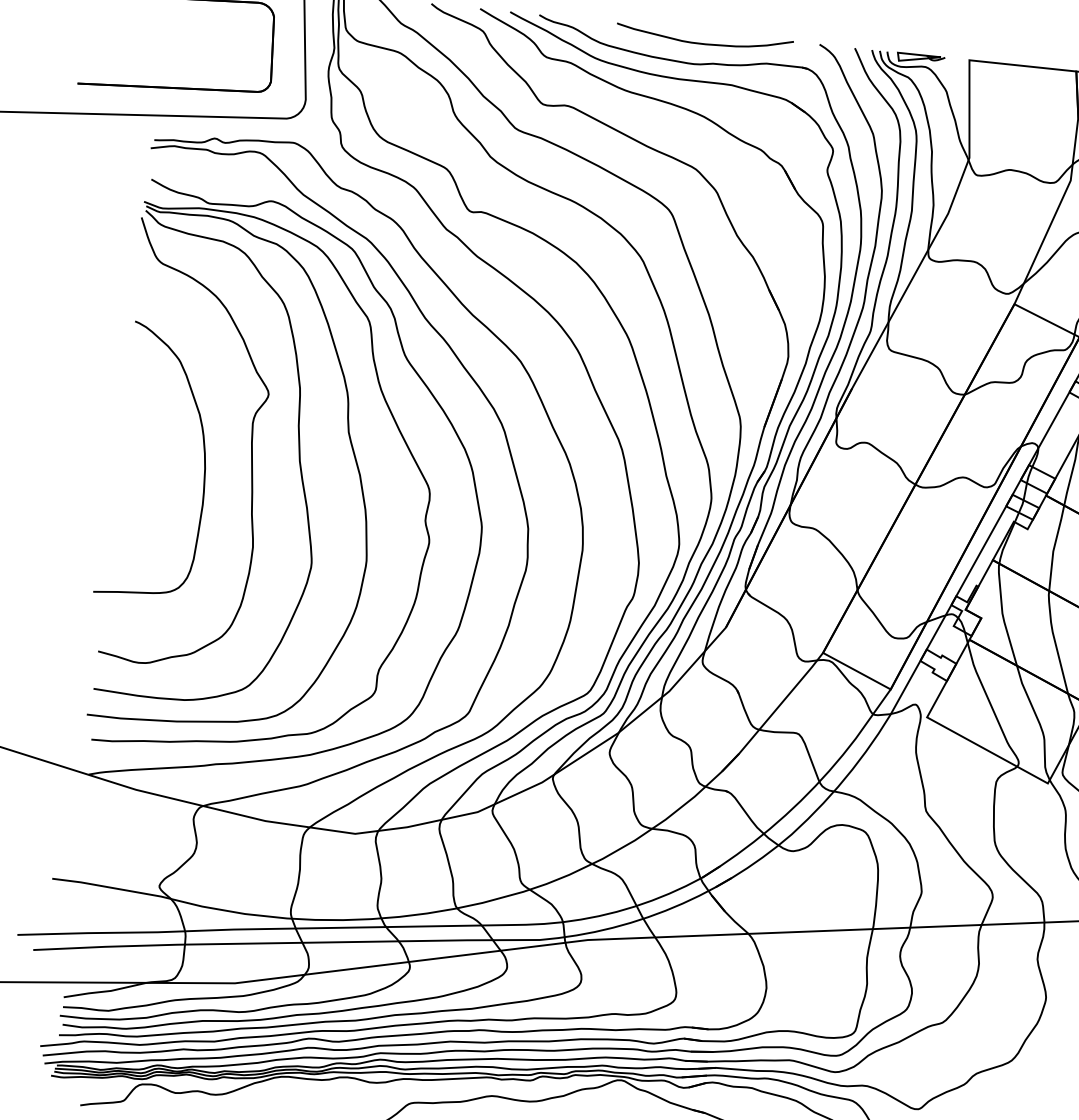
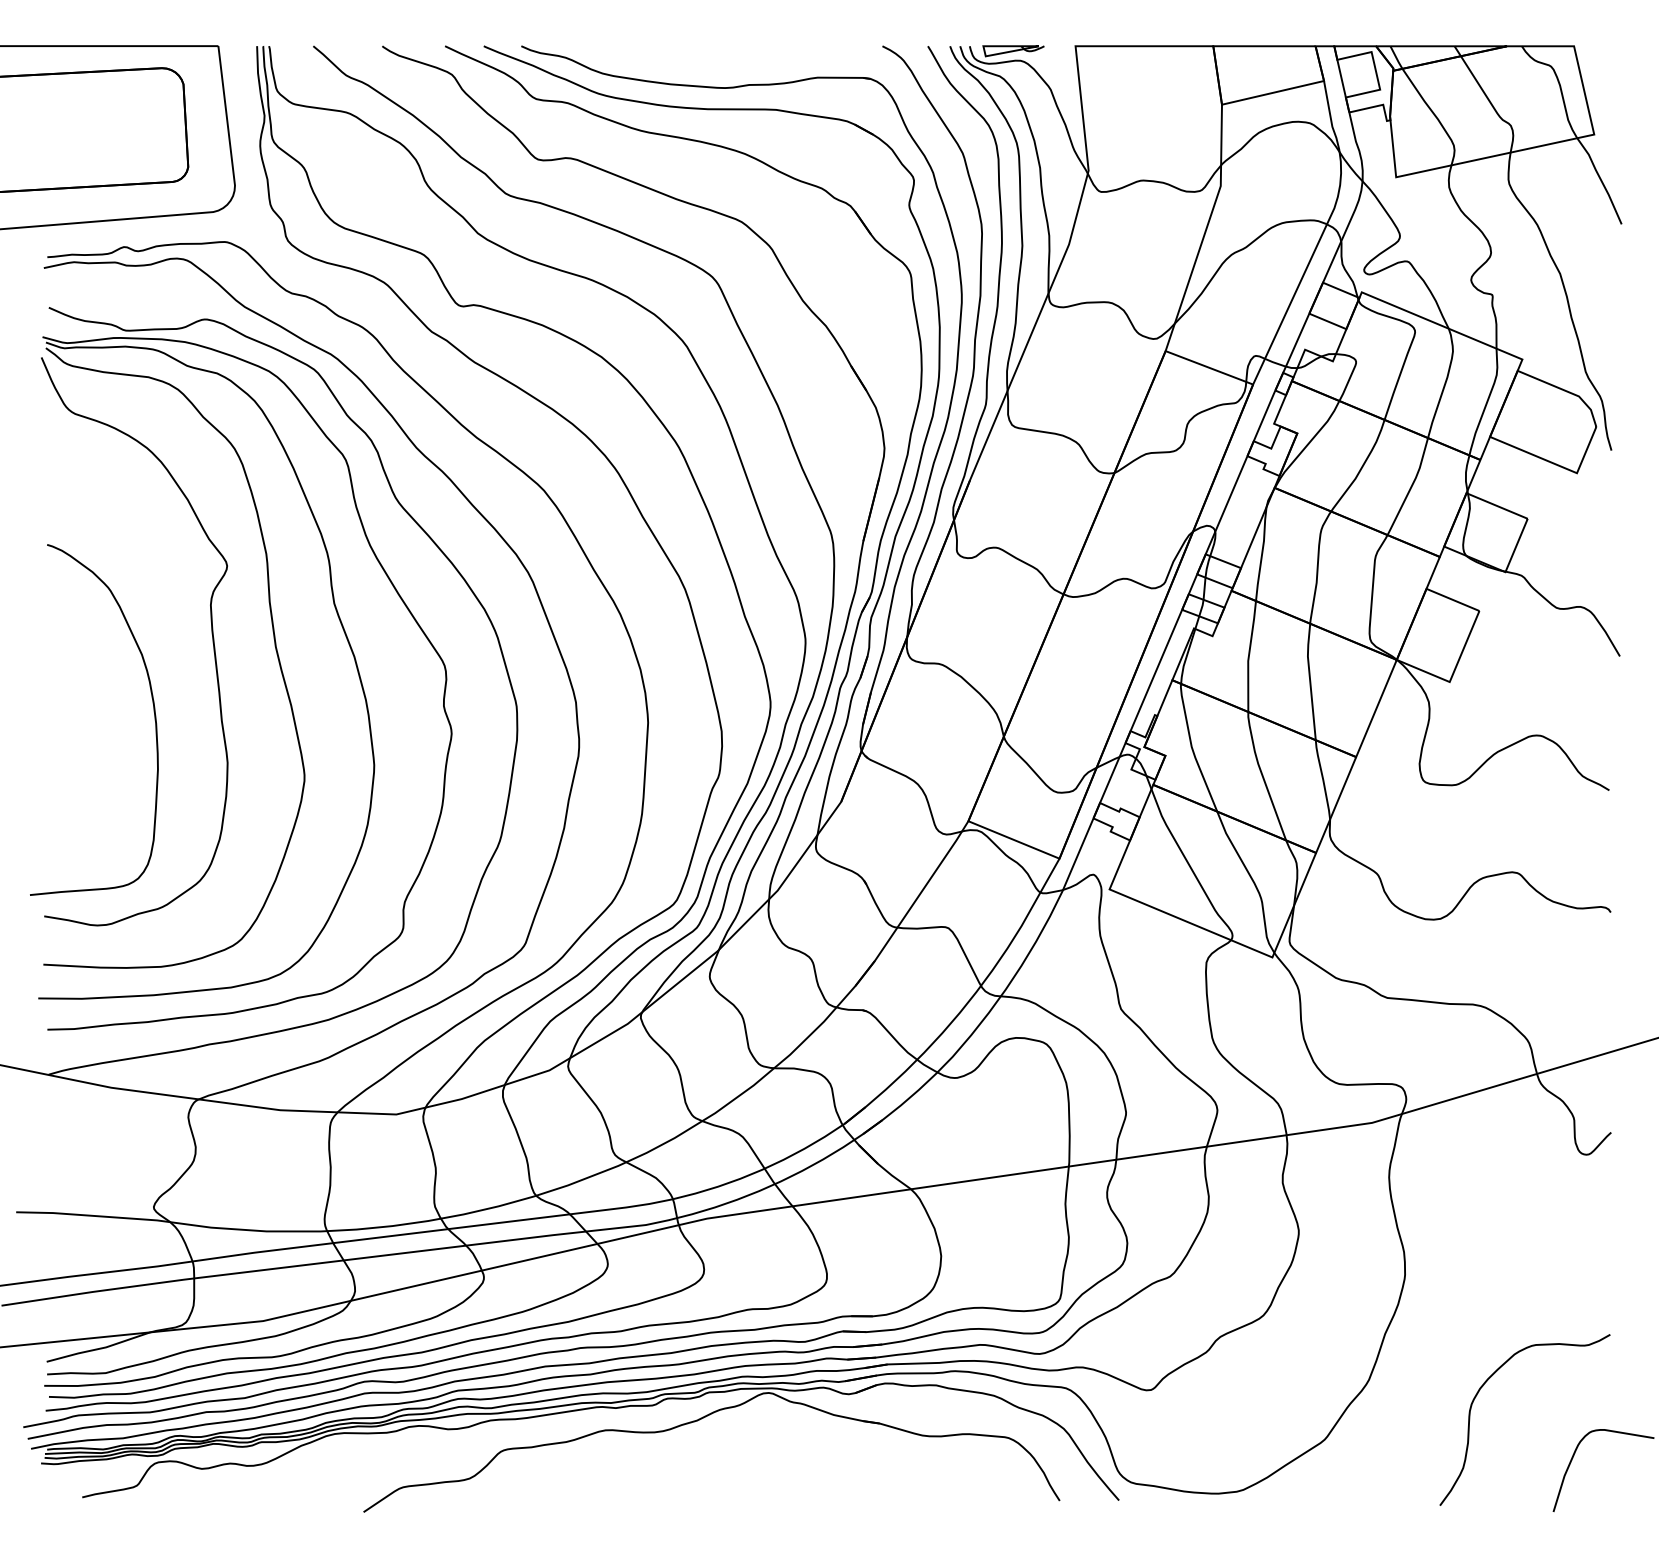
curve: (704, 43) -> (735, 60), removed
curve: (204, 459) -> (153, 711), moved

